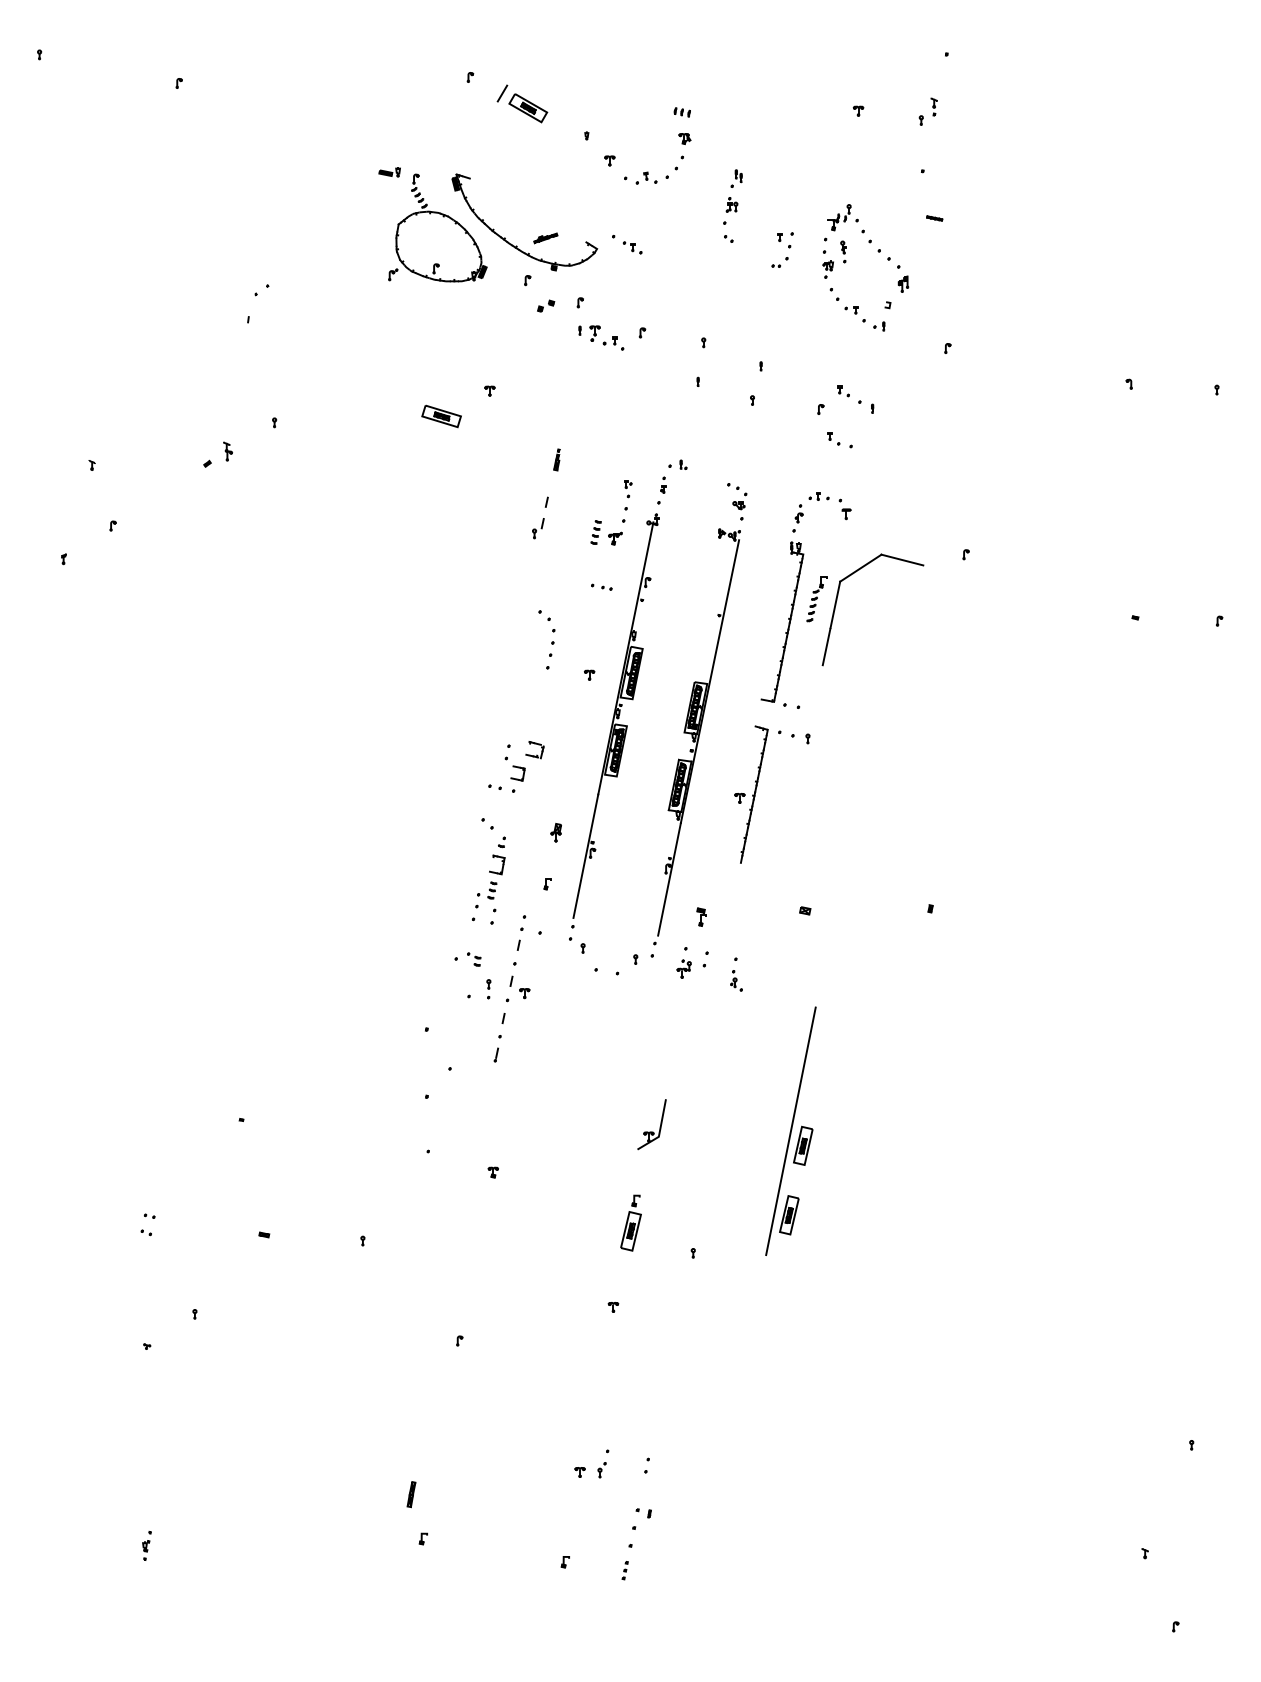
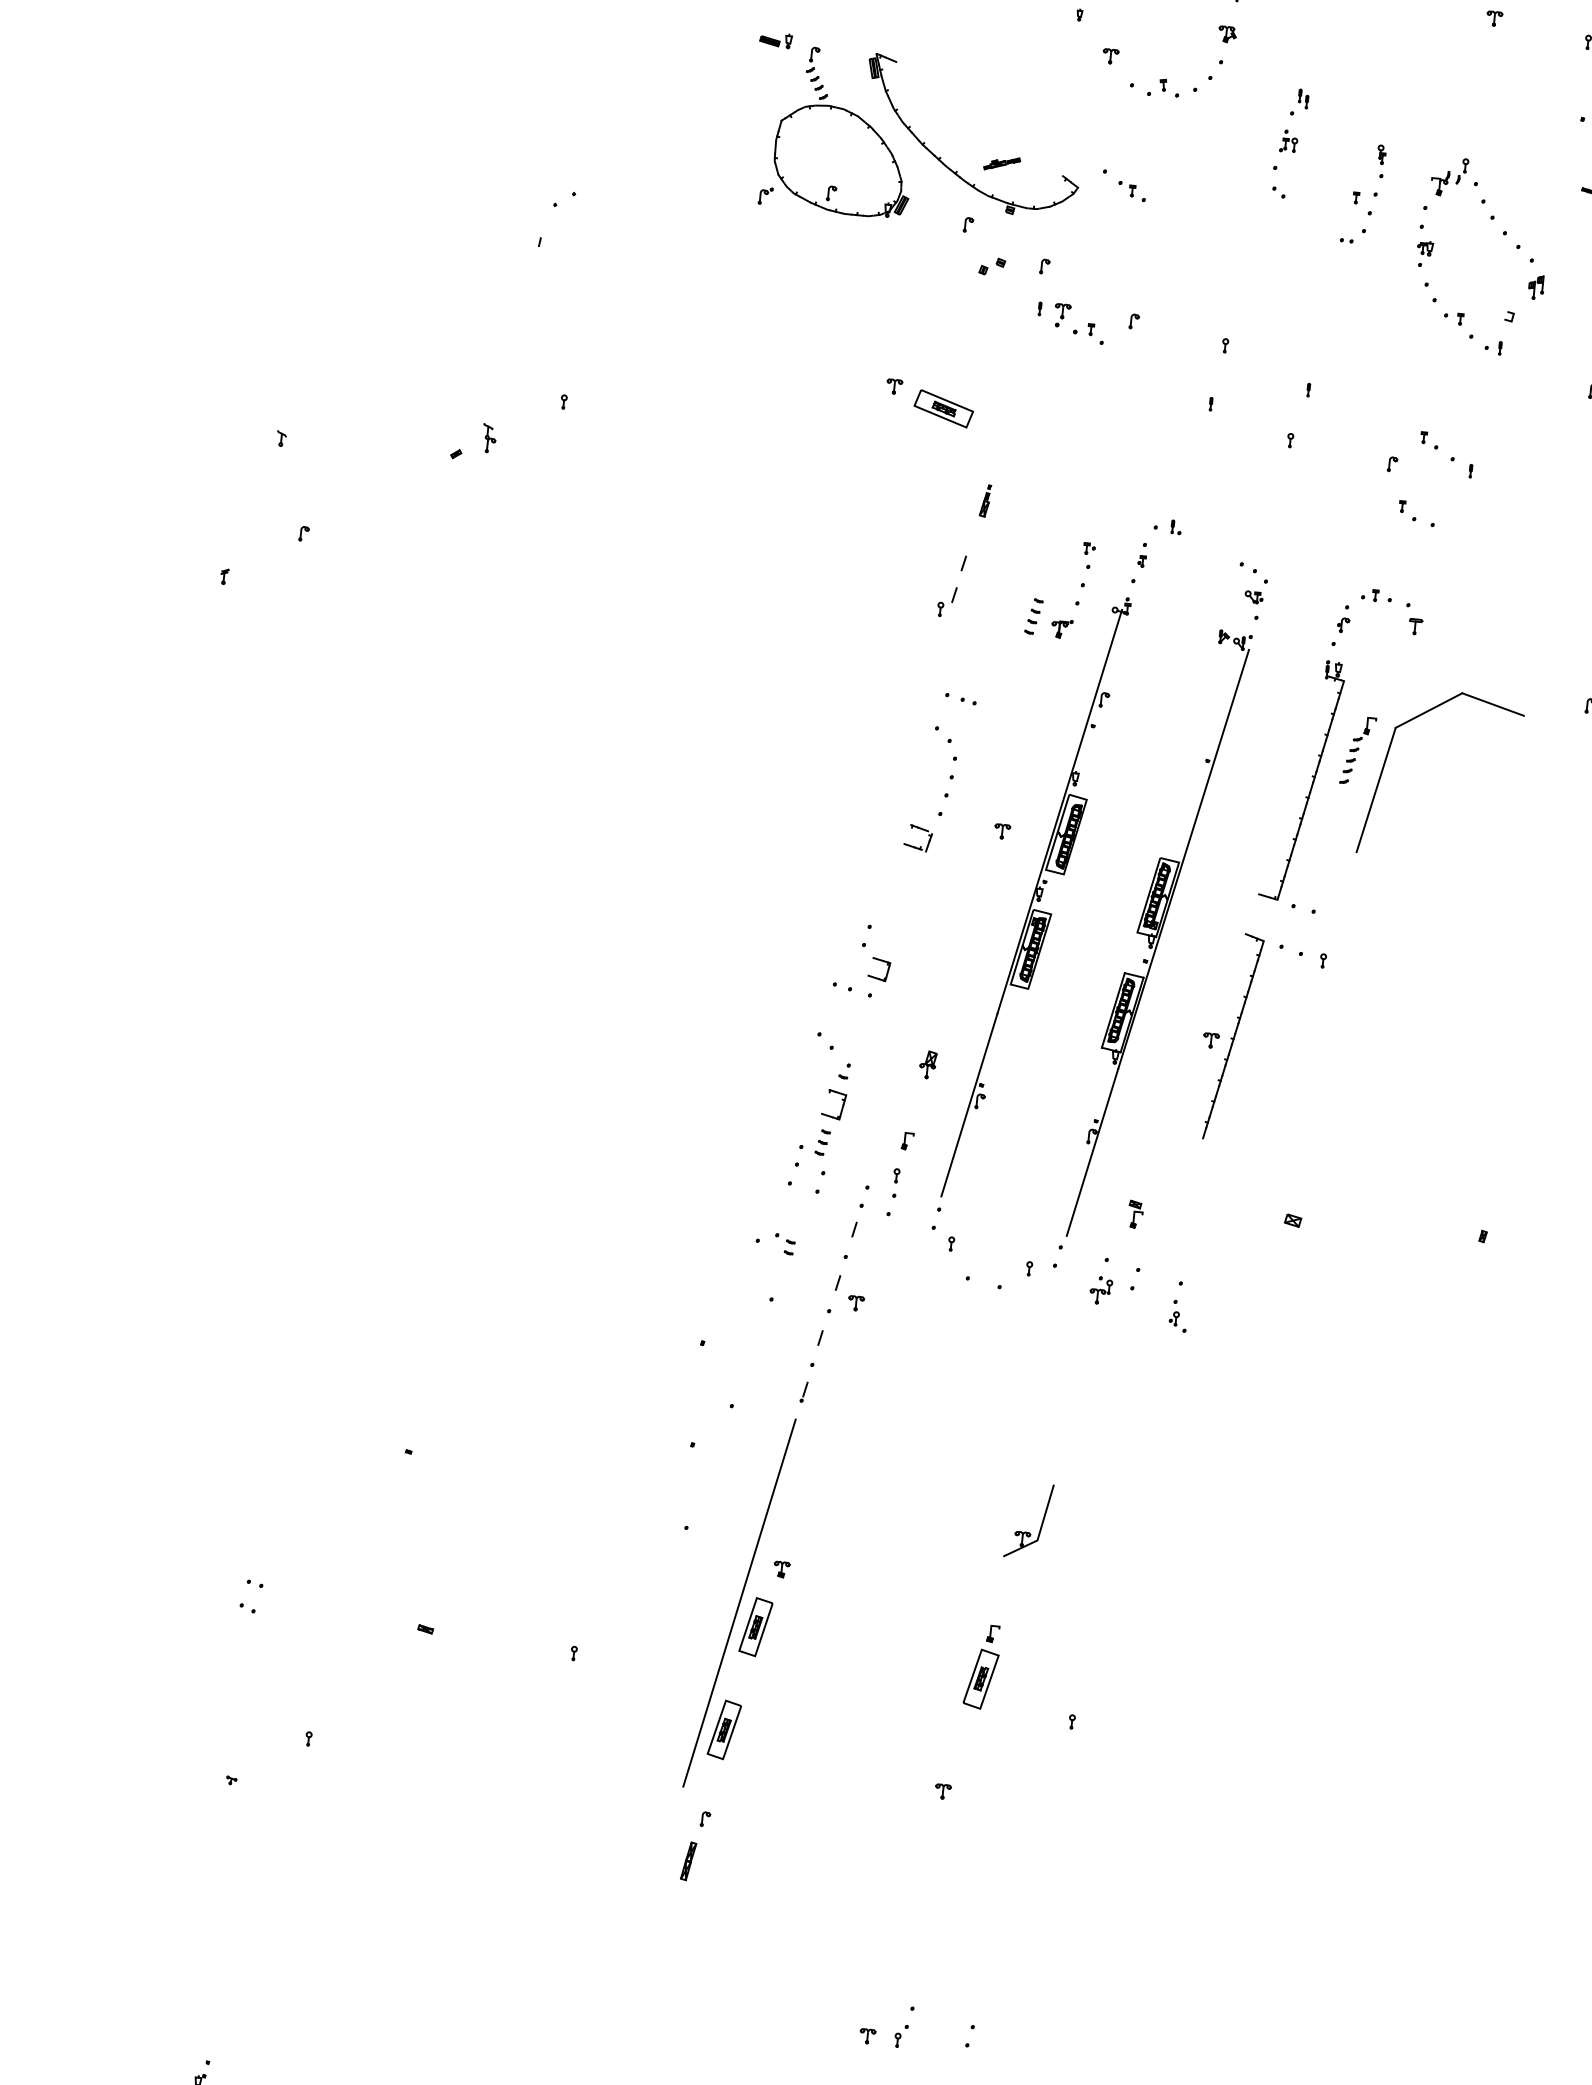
part: (843, 251) -> (1380, 160), moved
part: (441, 416) -> (943, 408), moved
part: (601, 586) -> (960, 697), moved
part: (534, 750) -> (917, 838), moved
part: (488, 989) -> (895, 1183), moved
part: (790, 1130) -> (738, 1601), moved
part: (411, 1494) -> (688, 1861), moved

